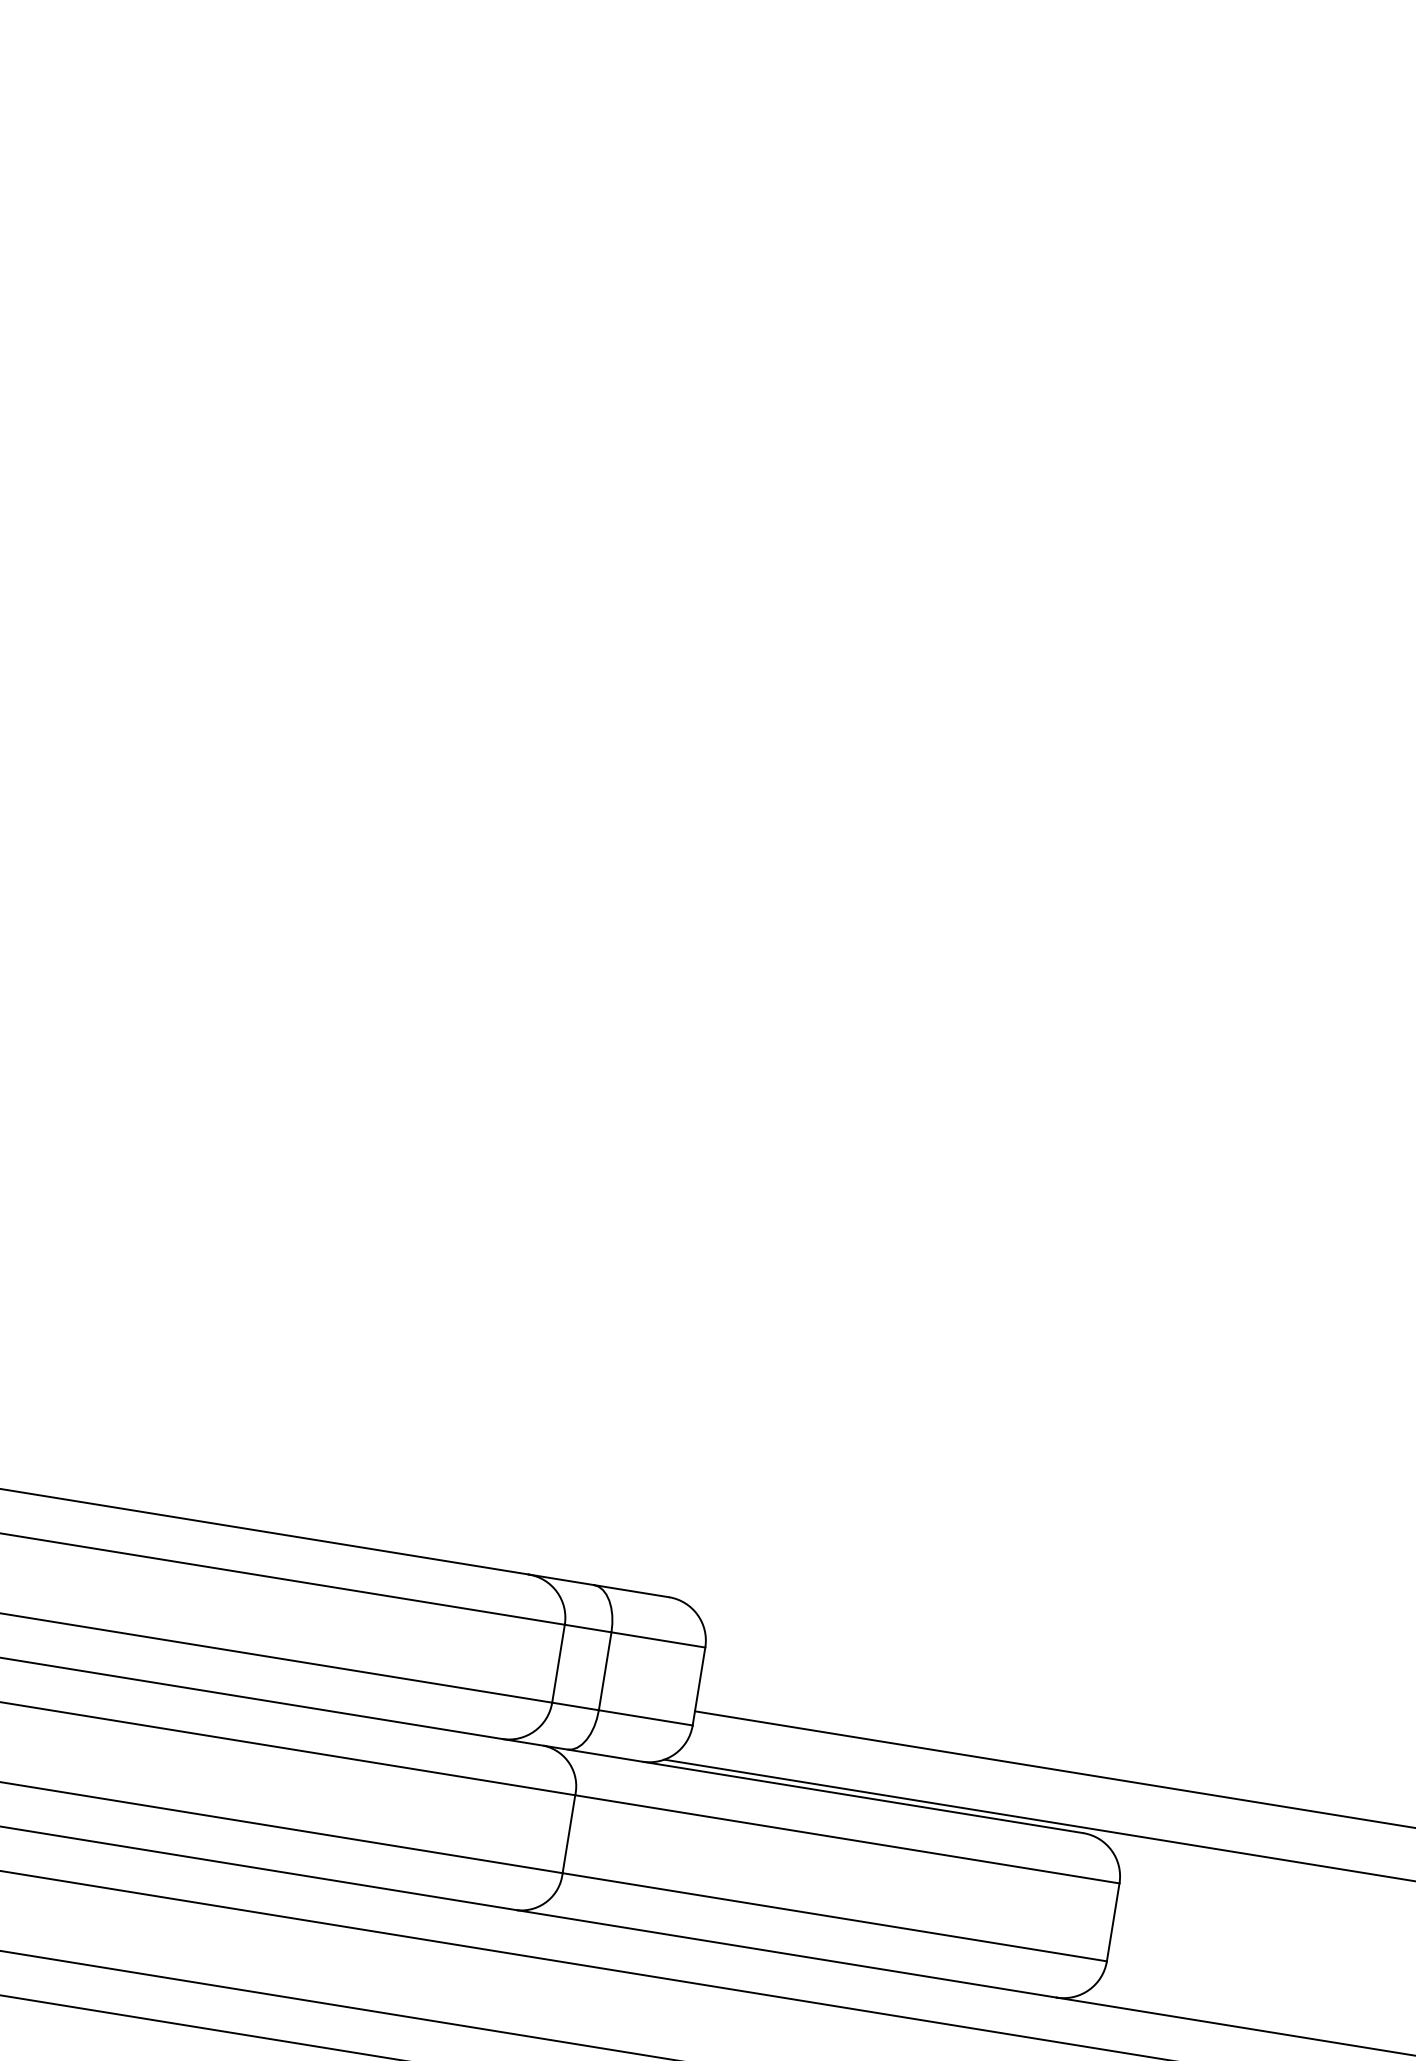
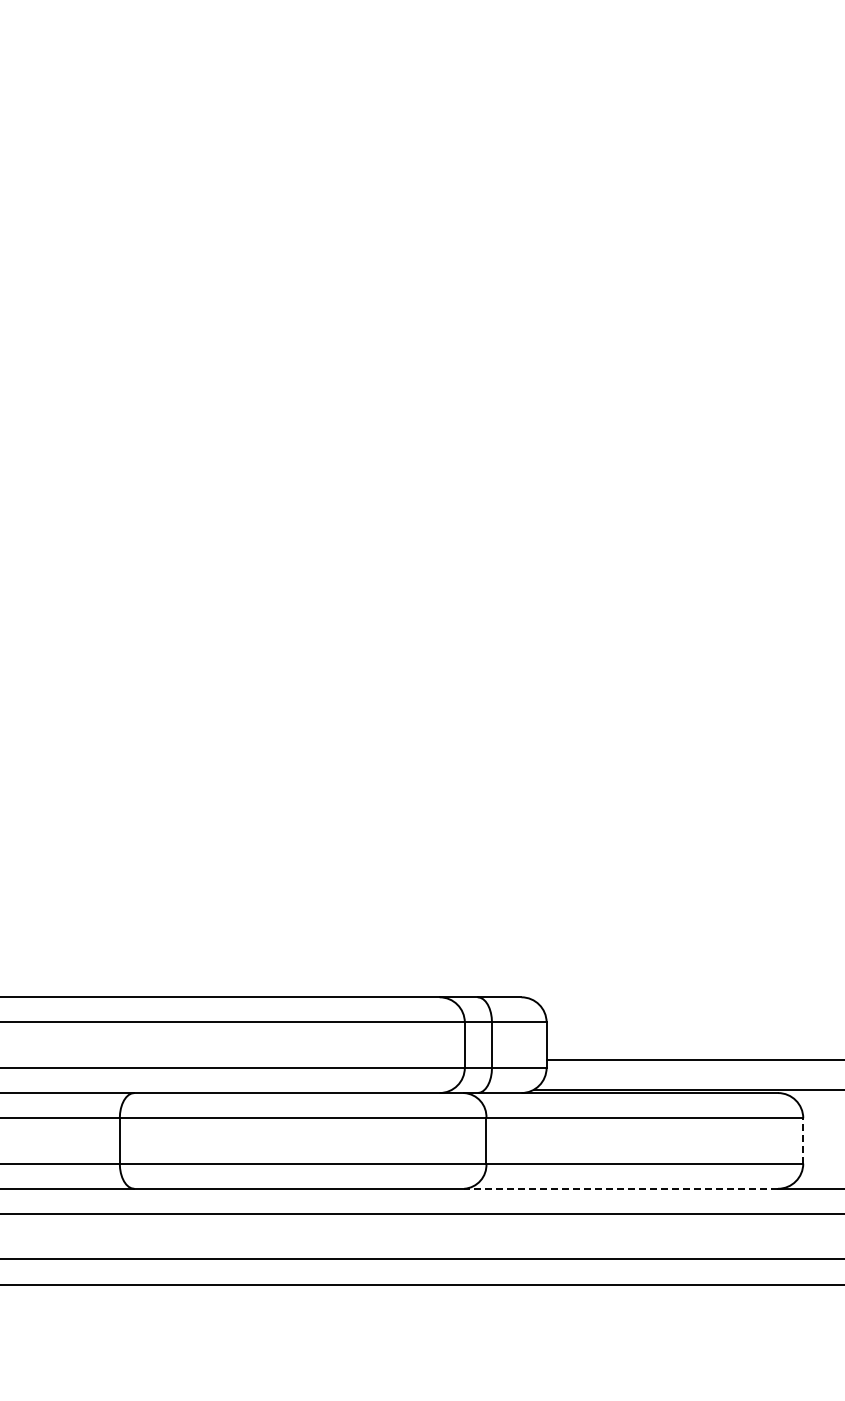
line: (1113, 1921) -> (803, 1140), solid -> dashed
line: (787, 1953) -> (621, 1188), solid -> dashed

